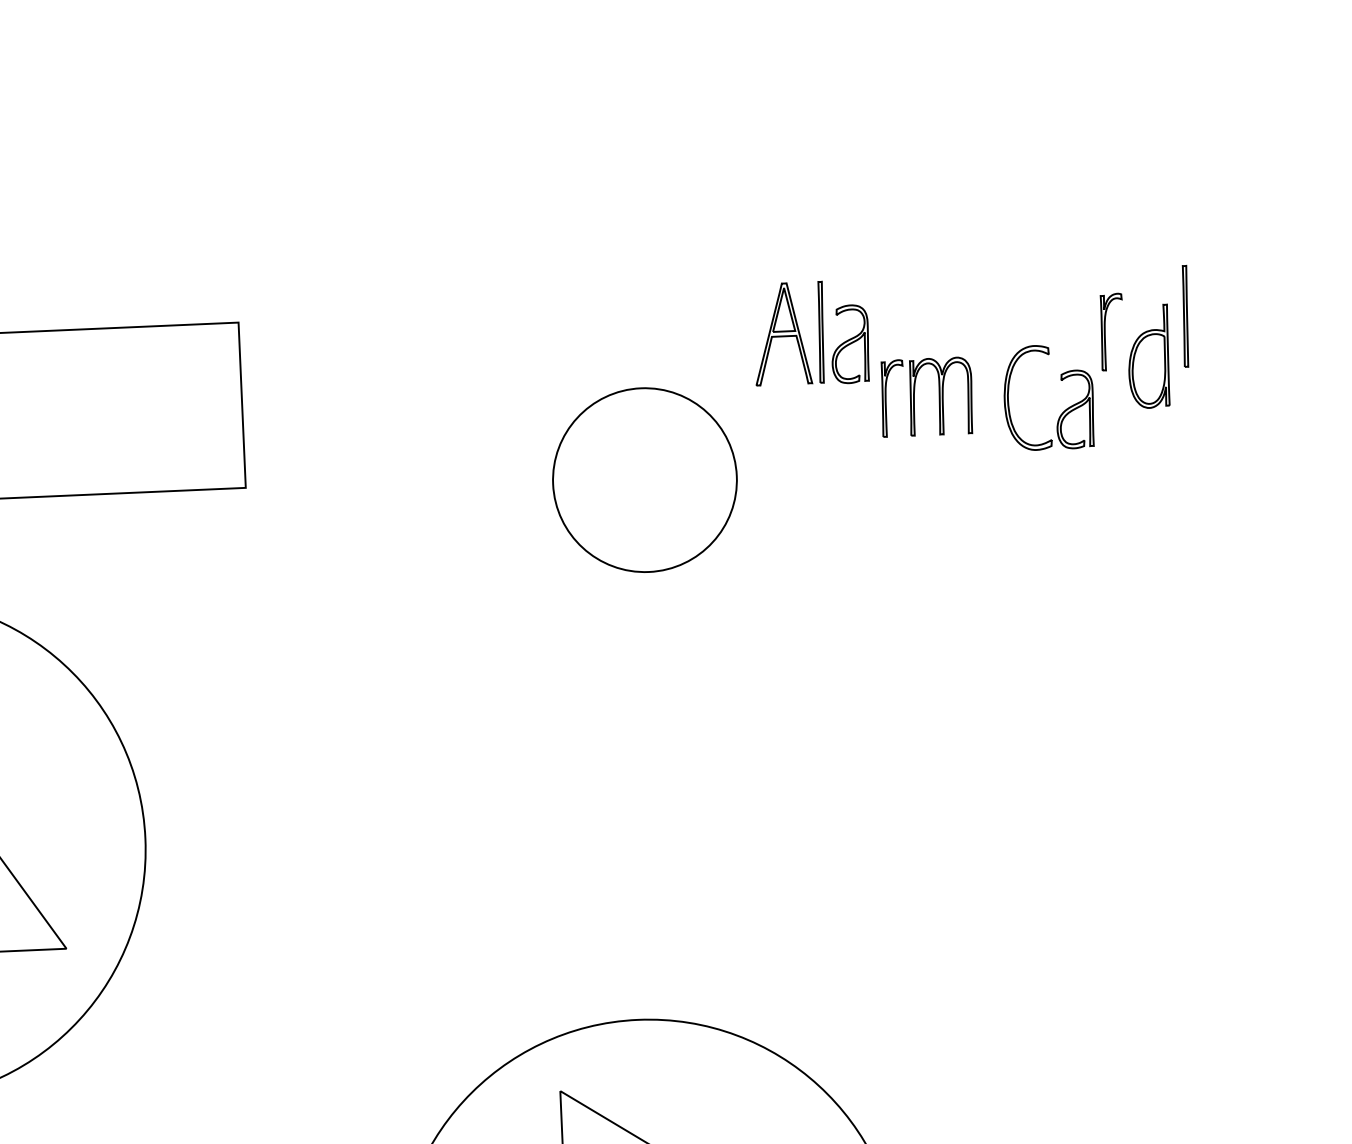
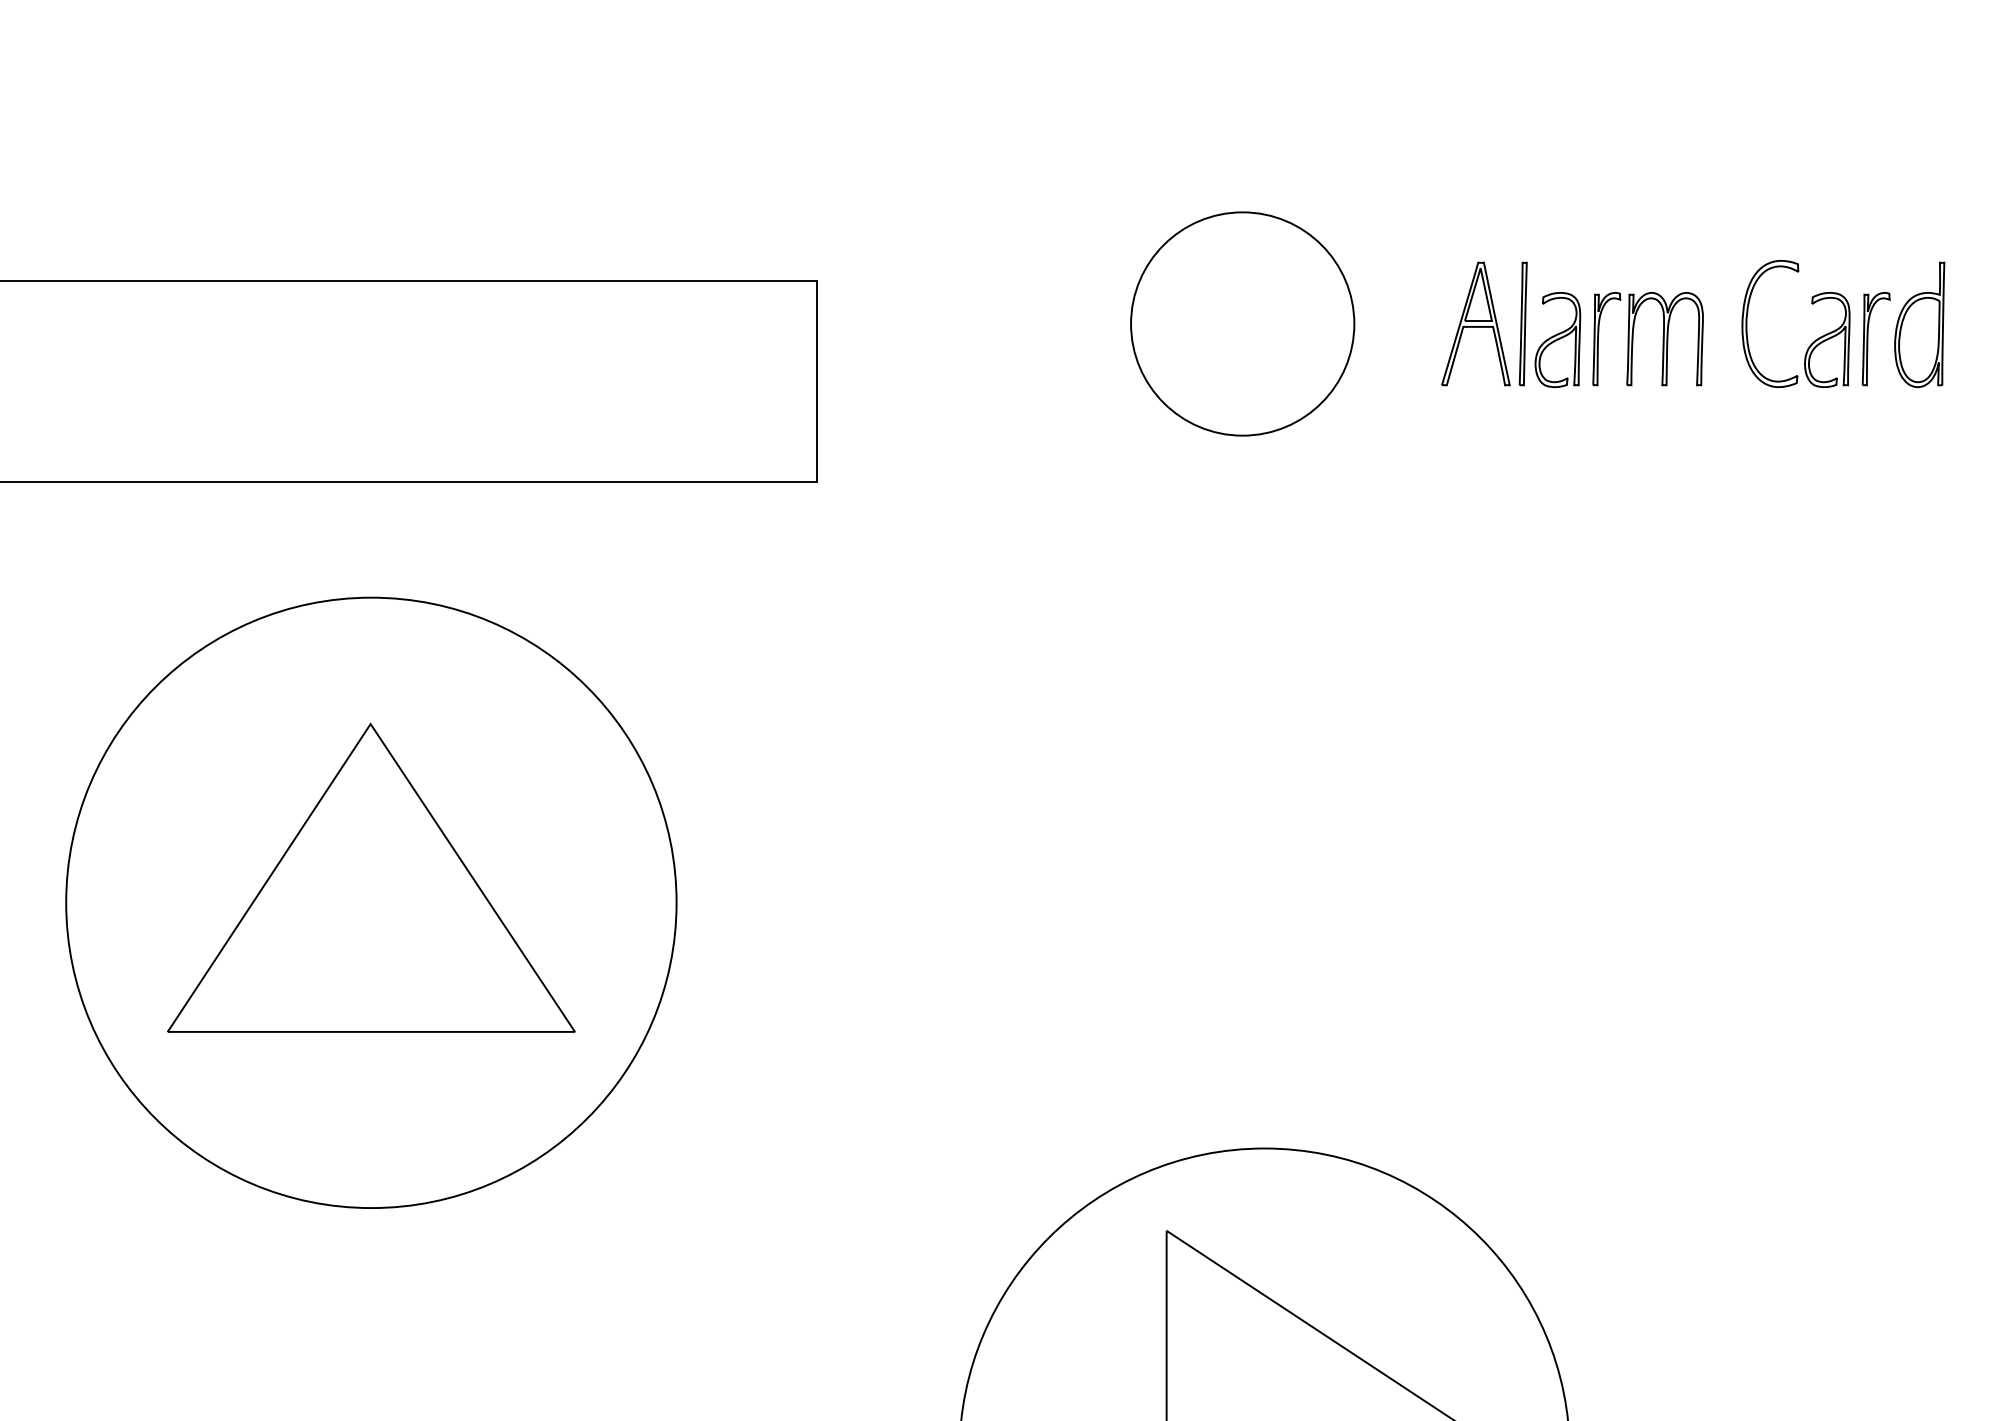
part: (1184, 316) -> (1965, 323), removed
part: (1148, 356) -> (1919, 324), moved
part: (914, 397) -> (1633, 339), moved
part: (1063, 411) -> (1813, 341), moved
part: (644, 479) -> (1242, 323), moved

